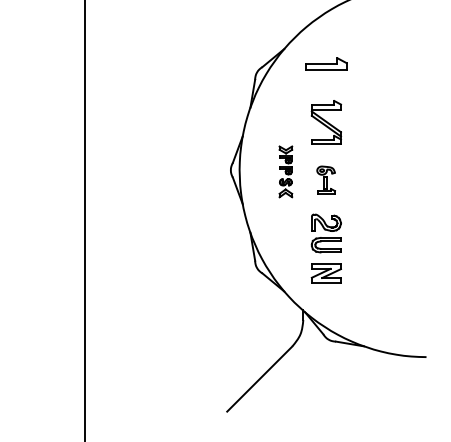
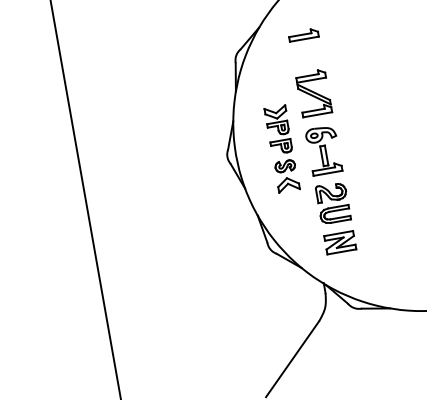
part: (326, 63) -> (303, 34), size x0.71
part: (285, 171) -> (281, 148), size x1.67
part: (325, 179) -> (322, 149), size x1.67

